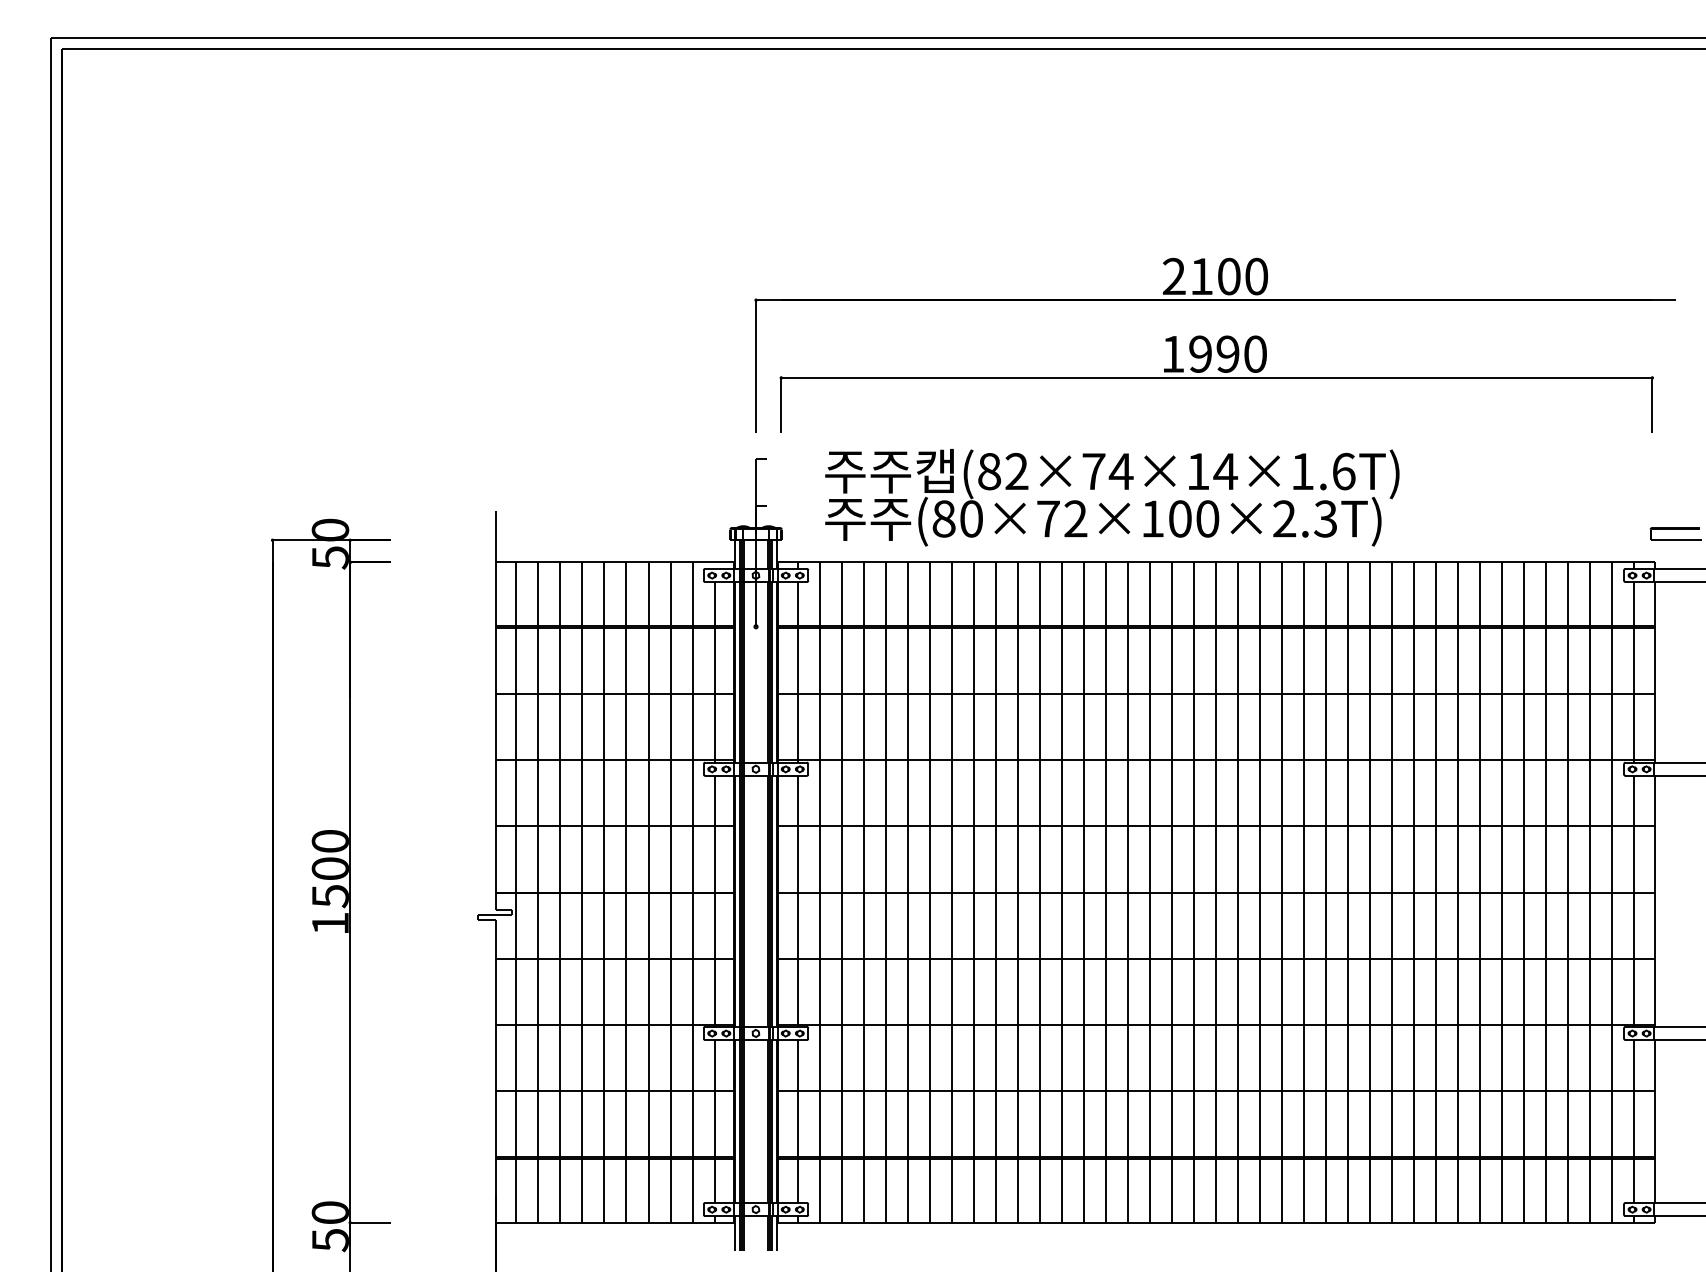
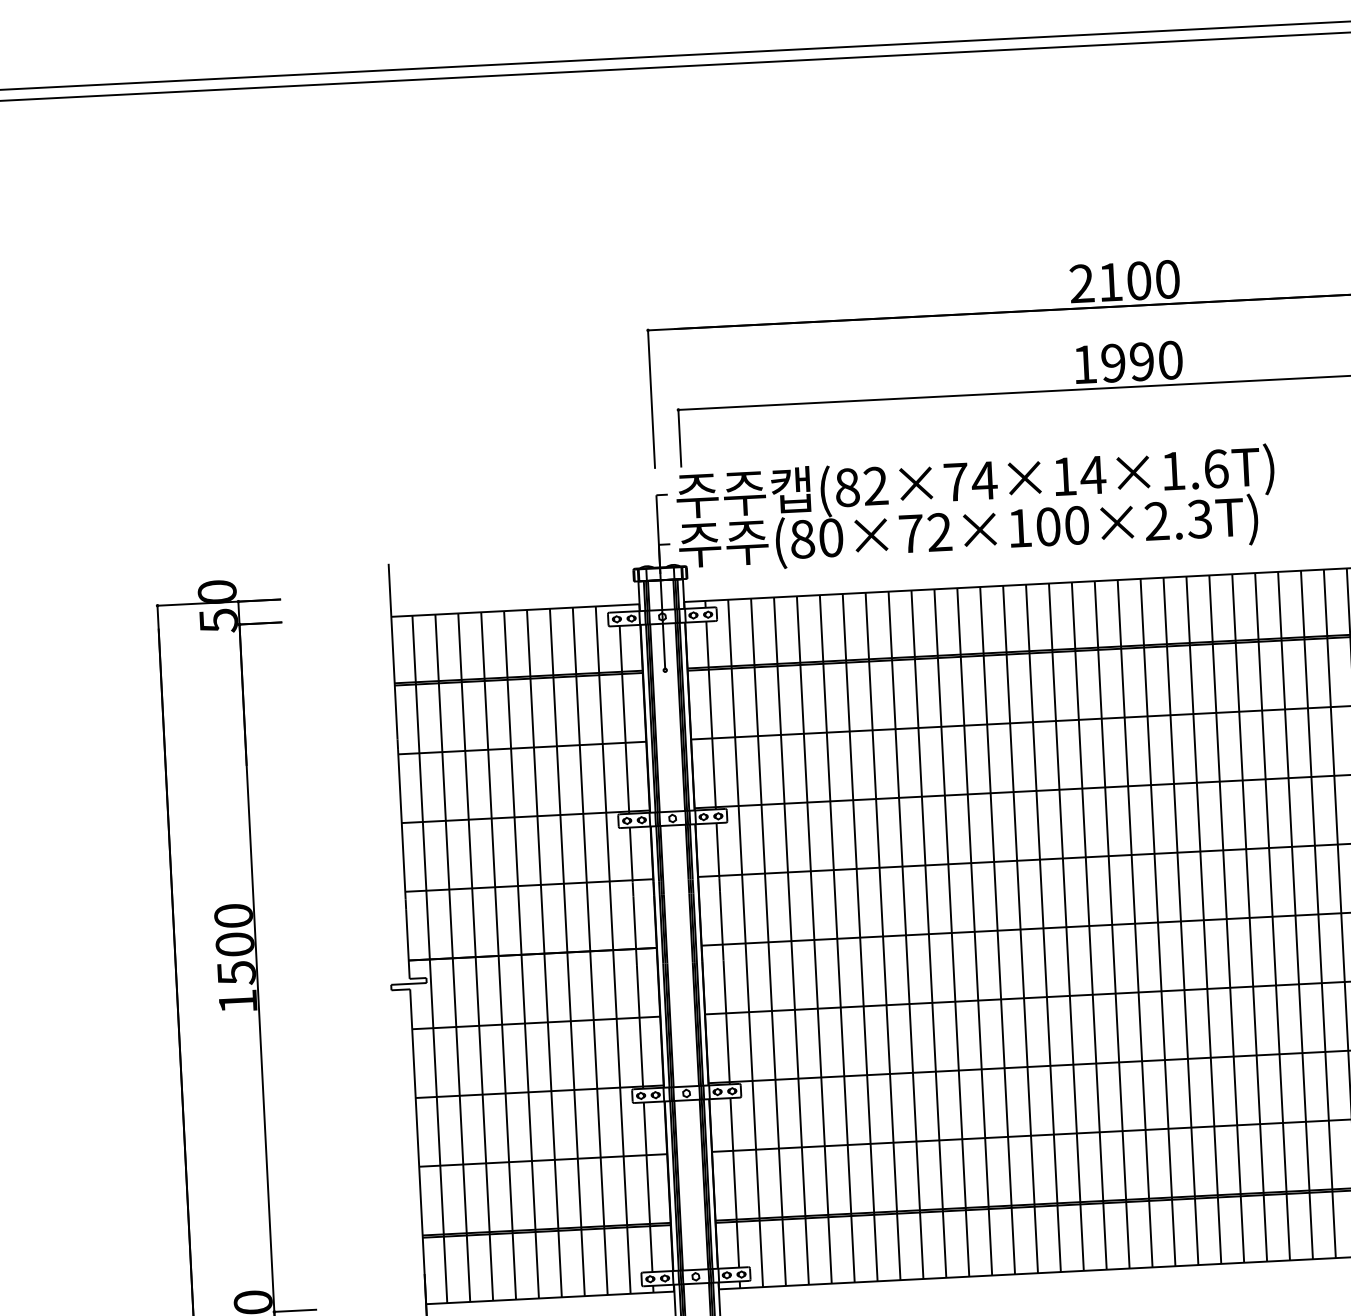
text: (1112, 497) -> (976, 508), moved

